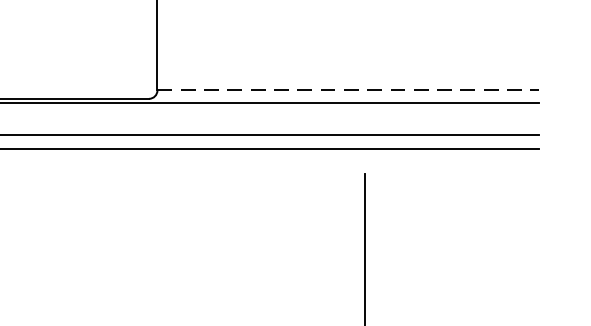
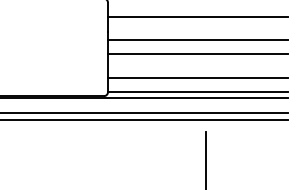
line: (347, 10) -> (197, 54), added
line: (347, 61) -> (197, 78), added
line: (349, 91) -> (198, 92), dashed -> solid

